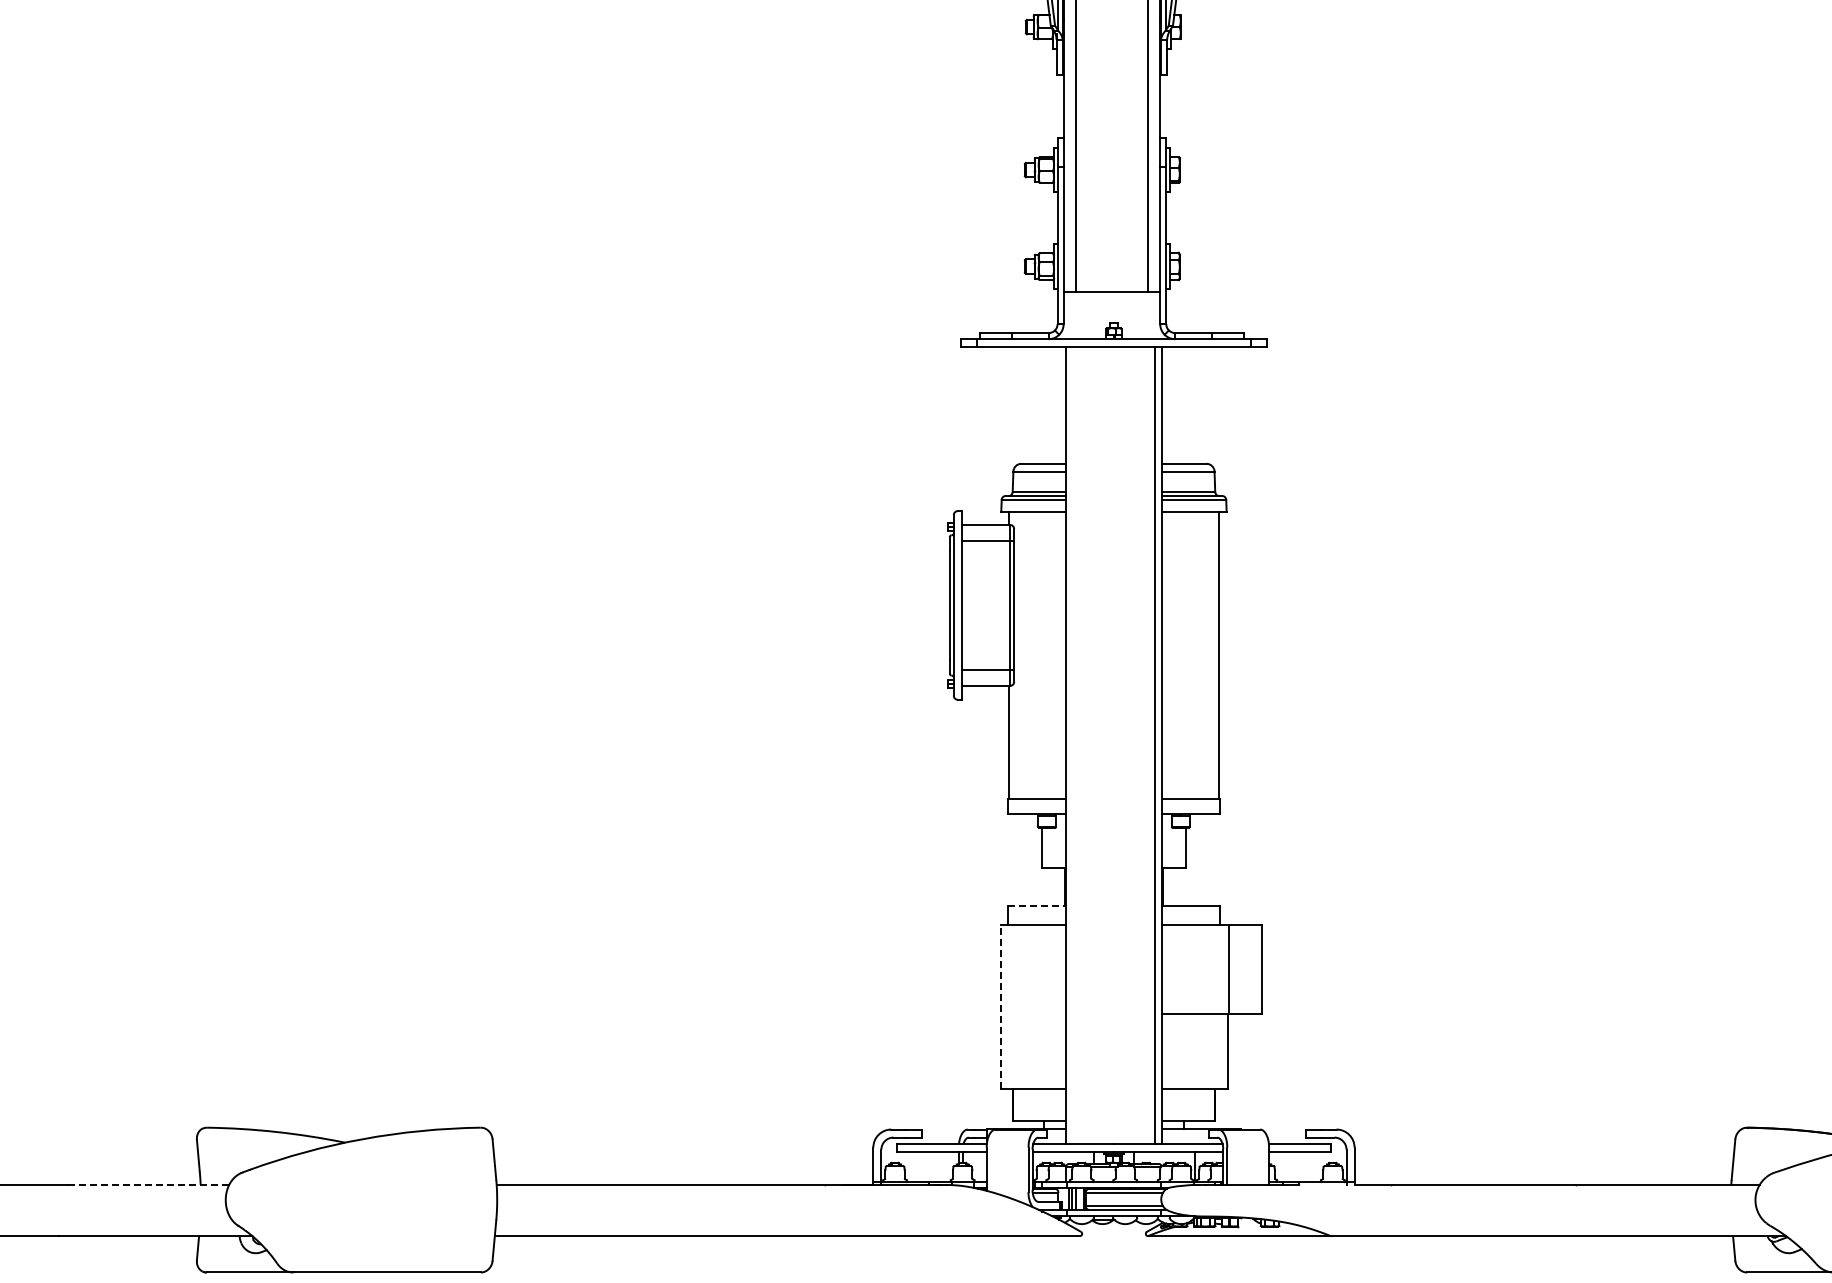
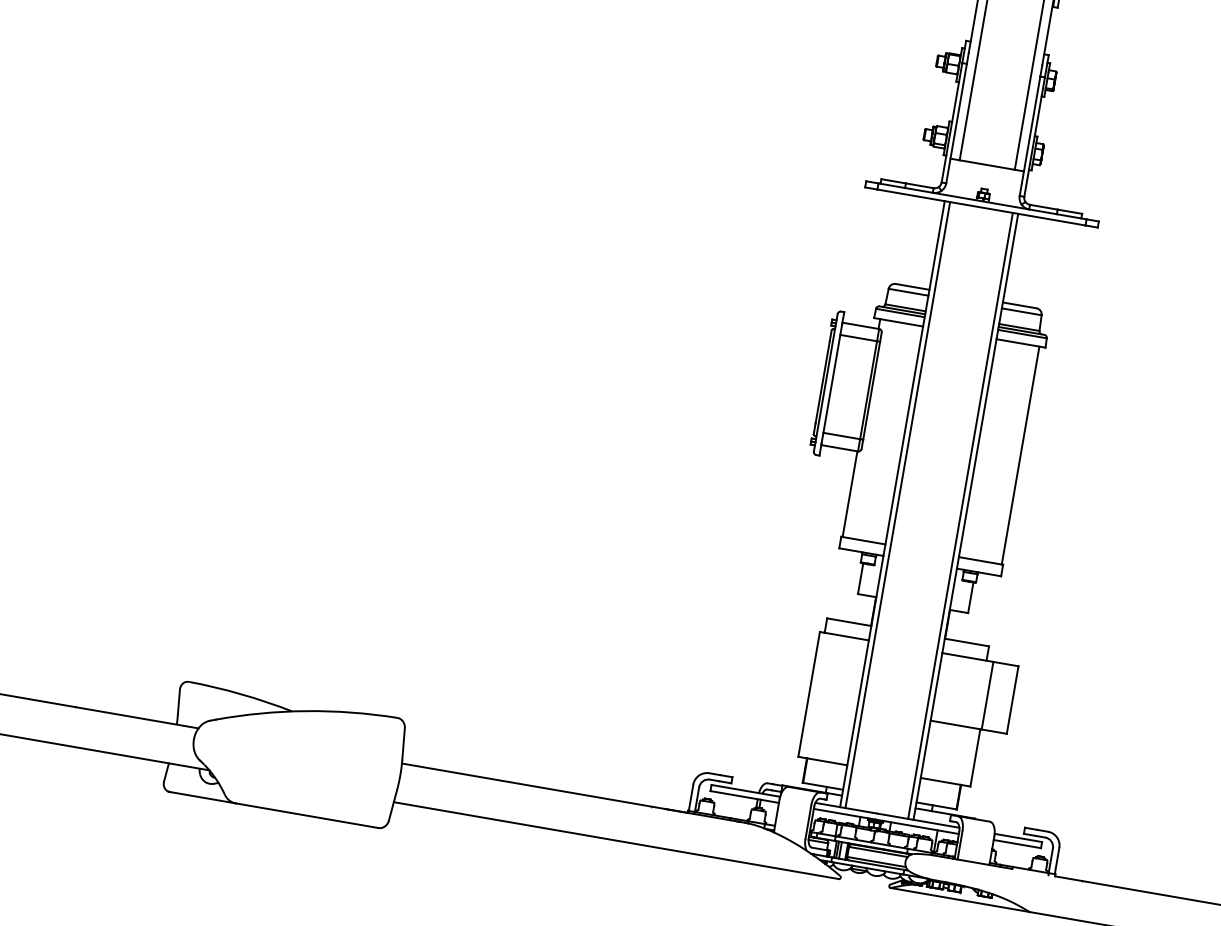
line: (1072, 745) -> (897, 504), added
line: (1037, 905) -> (850, 622), dashed -> solid
line: (1001, 1006) -> (809, 694), dashed -> solid
line: (148, 1184) -> (137, 717), dashed -> solid

